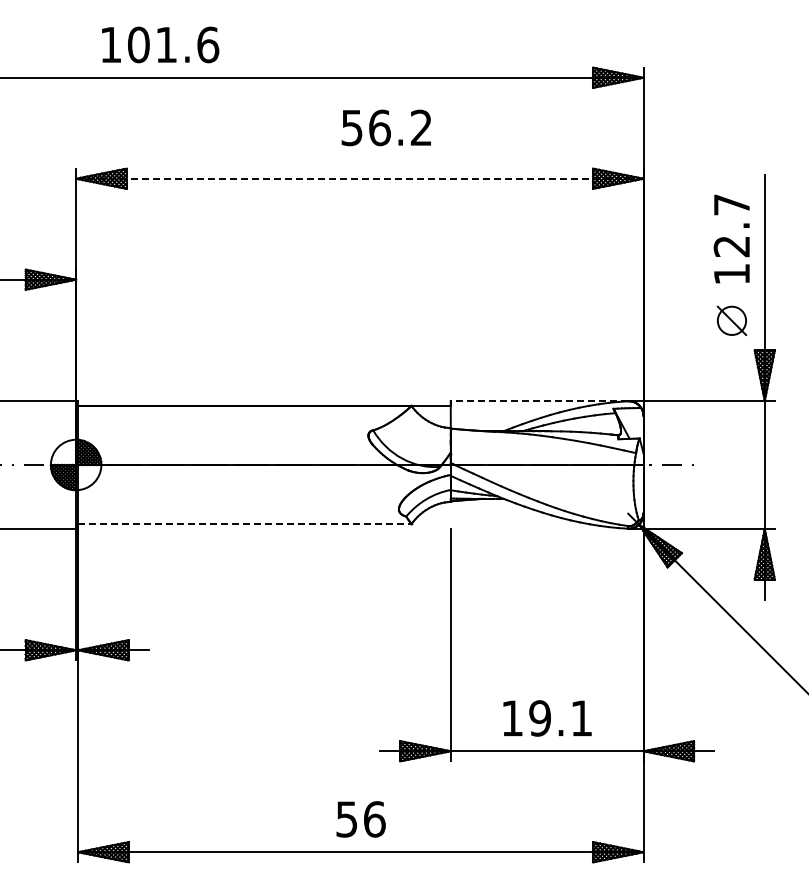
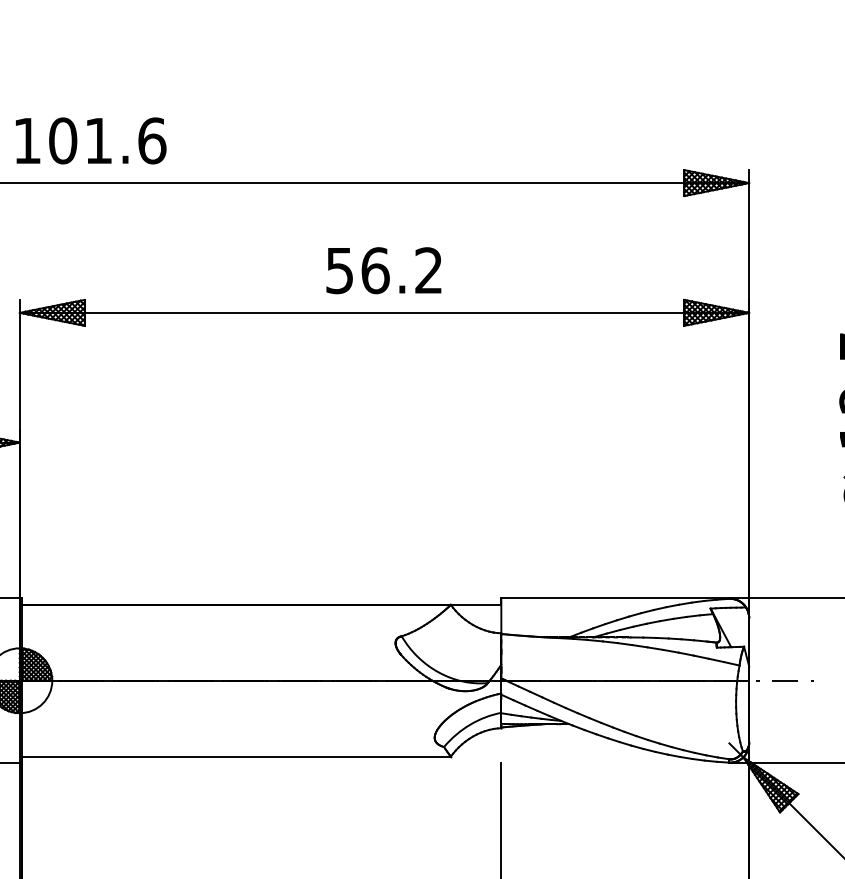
text: (160, 44) -> (90, 140), moved
text: (385, 127) -> (382, 270), moved
line: (359, 178) -> (384, 312), dashed -> solid
line: (539, 400) -> (615, 597), dashed -> solid
line: (244, 524) -> (236, 757), dashed -> solid

